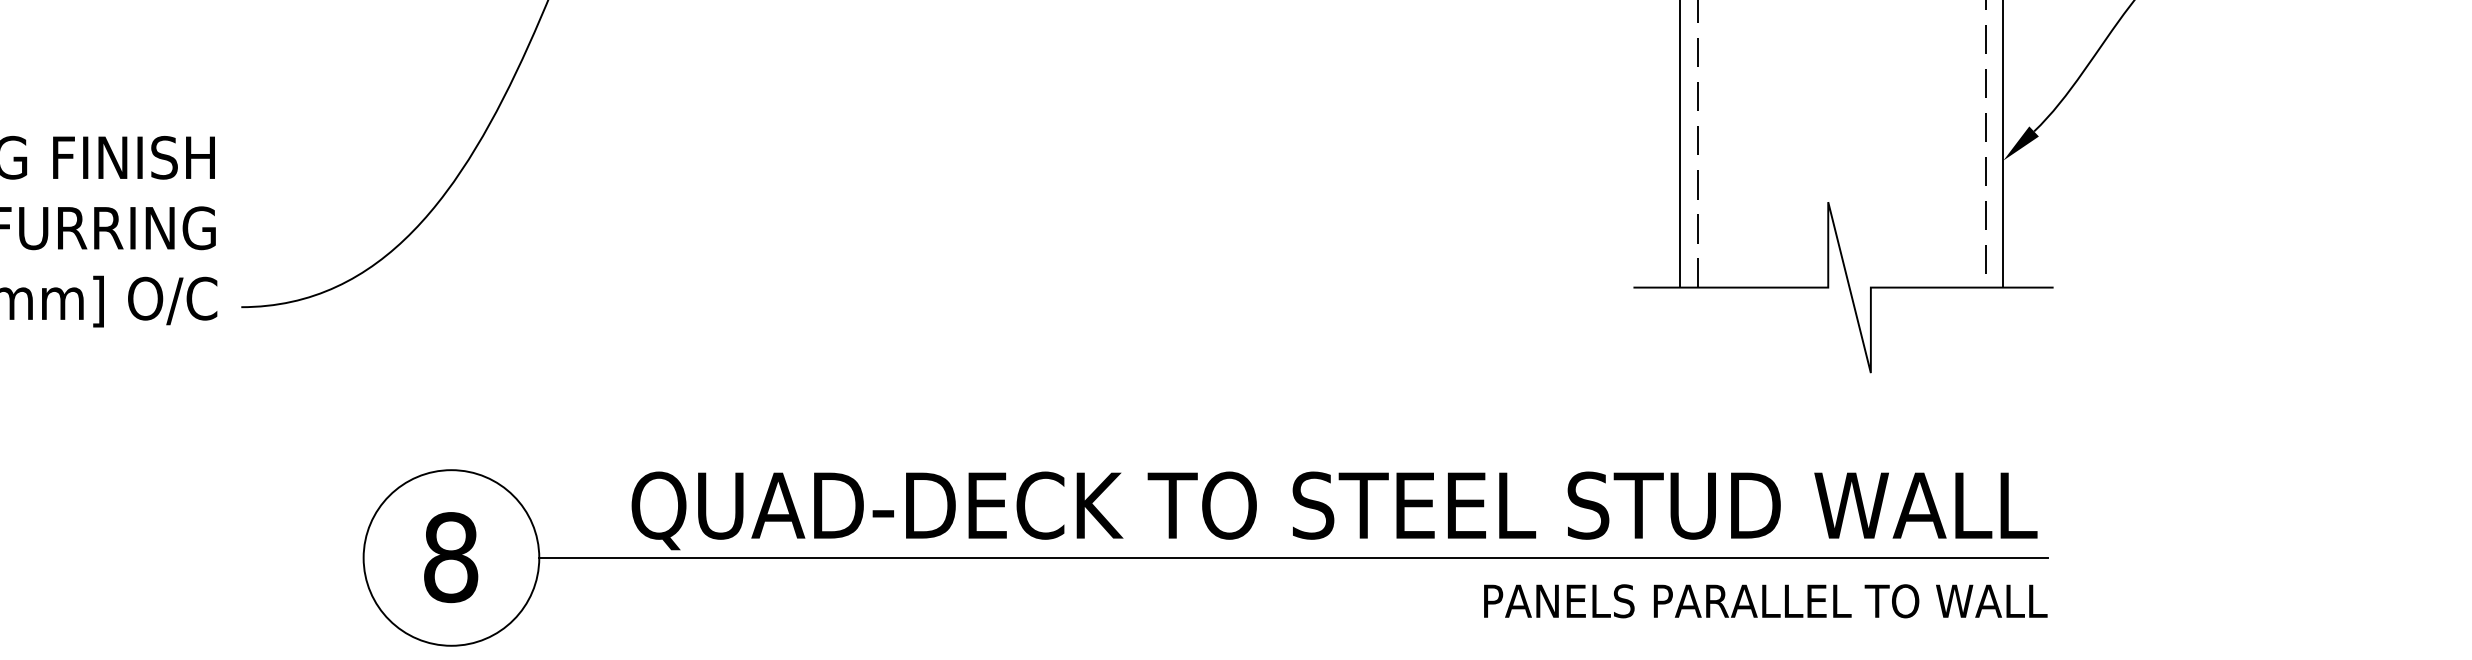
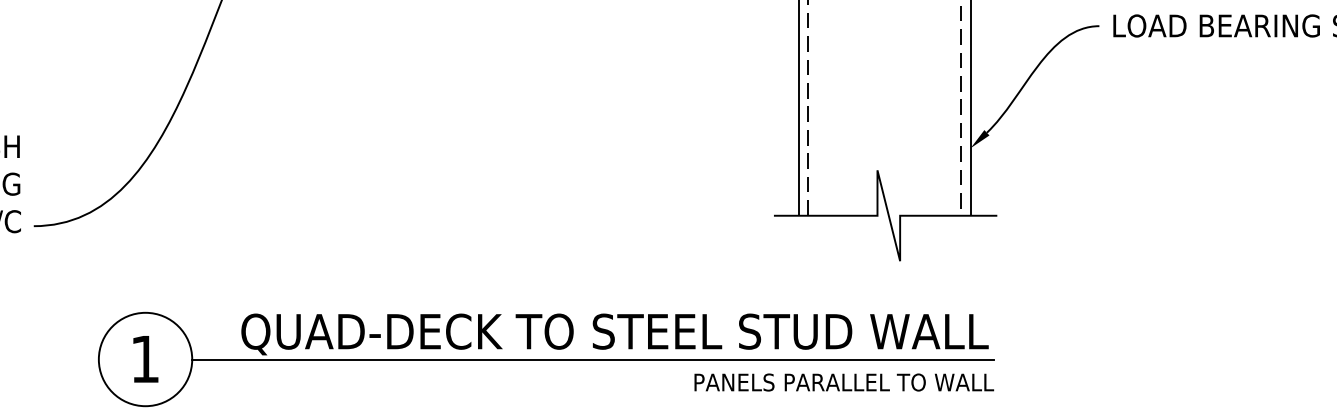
text: (451, 557) -> (145, 359), 8 -> 1

